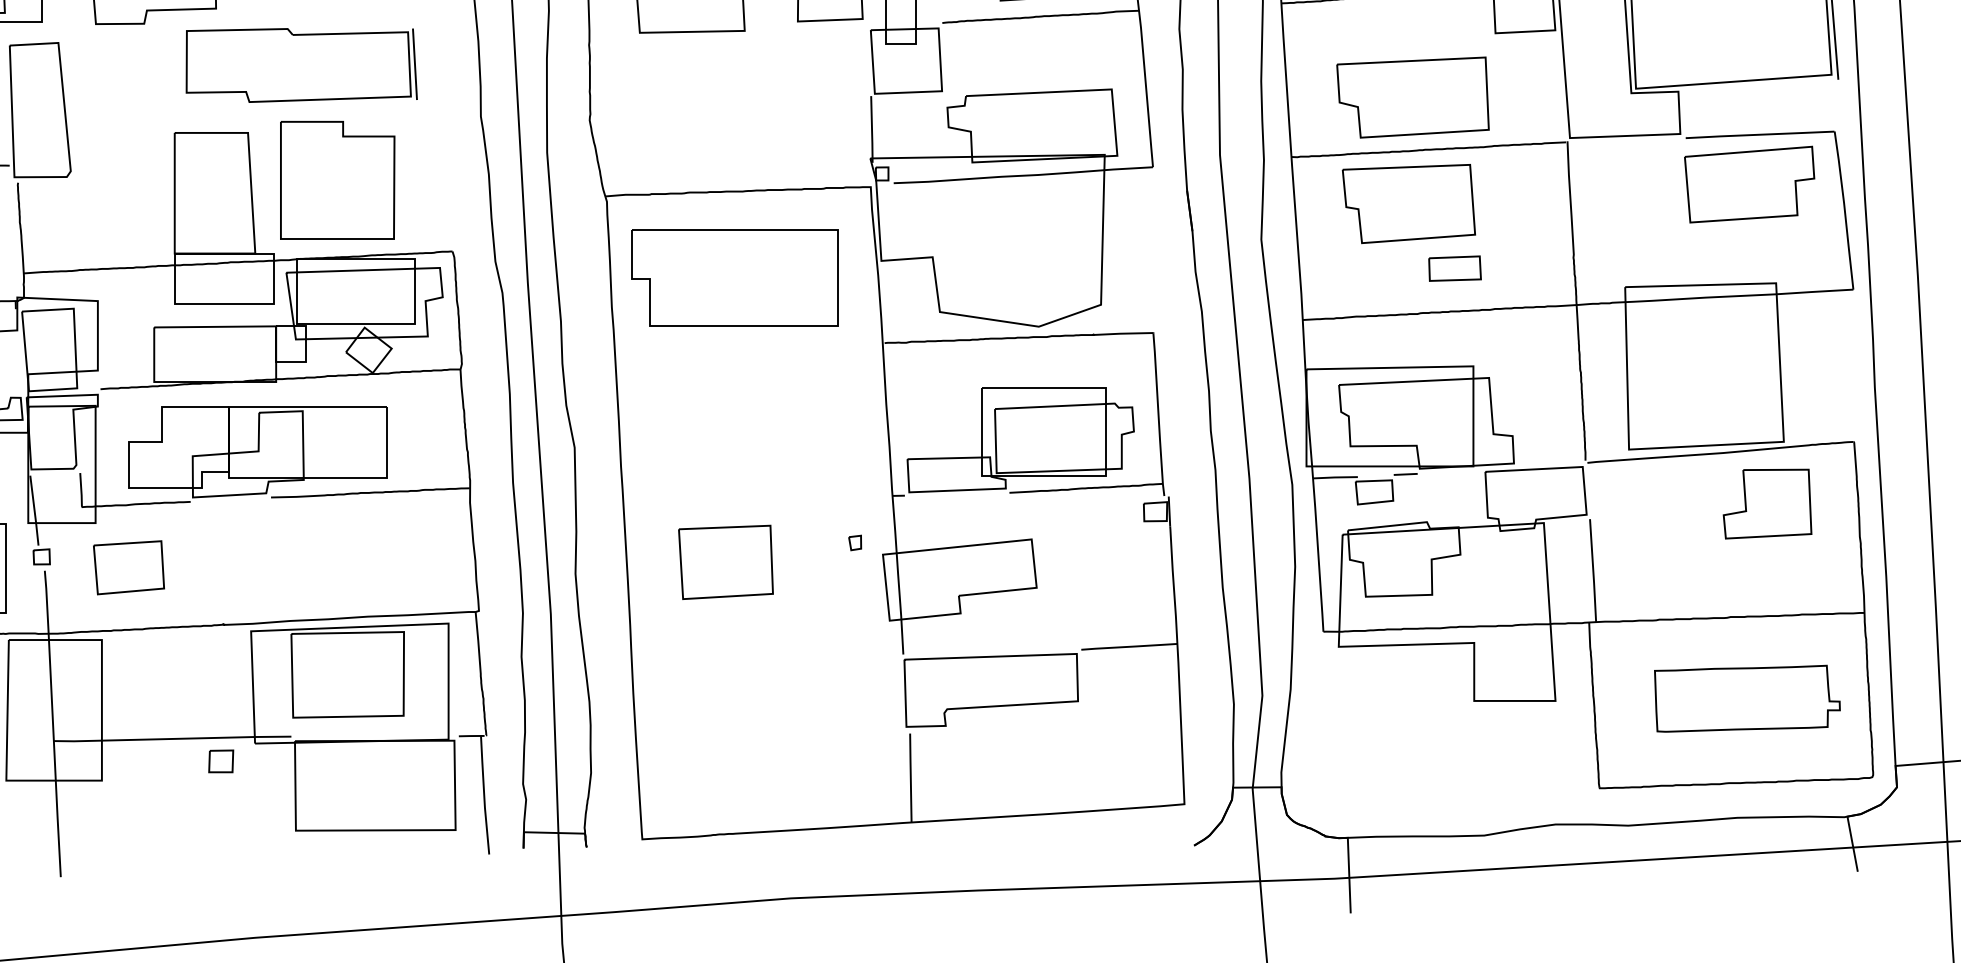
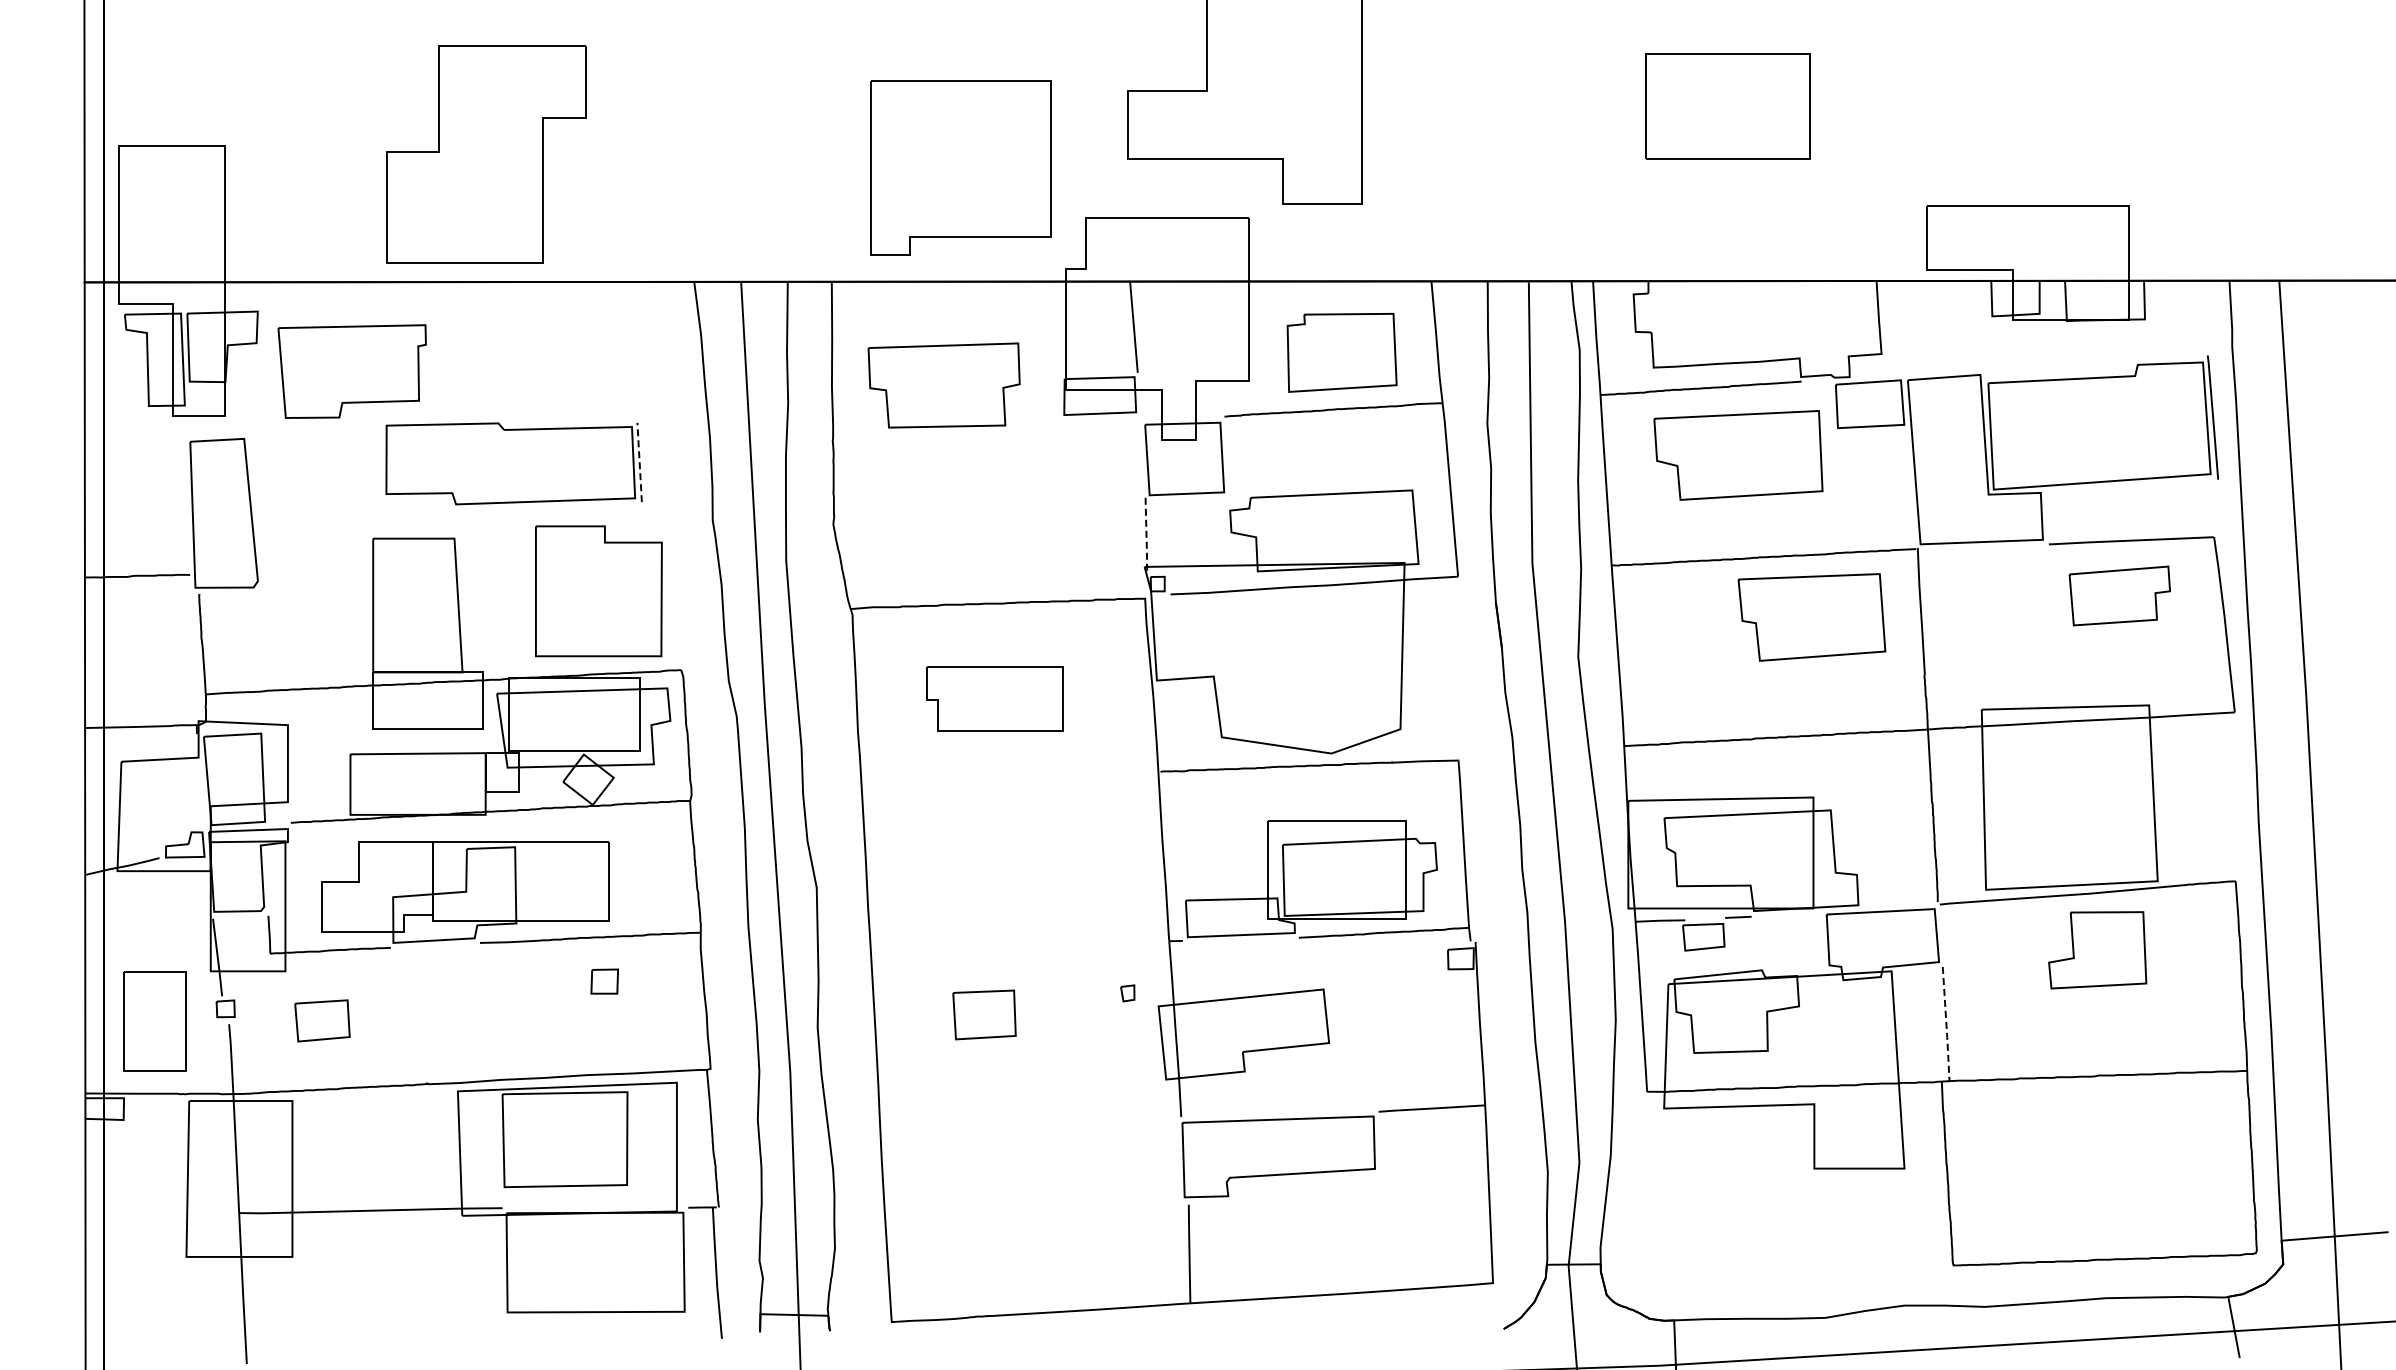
line: (414, 64) -> (639, 462), solid -> dashed
part: (1413, 97) -> (1738, 455), moved
line: (872, 130) -> (1146, 535), solid -> dashed
part: (337, 180) -> (598, 591), moved
part: (1749, 184) -> (2119, 595), size x0.7
part: (1408, 204) -> (1811, 617), moved
part: (1454, 268) -> (1792, 688), removed
part: (734, 277) -> (994, 698), size x0.6
part: (1767, 504) -> (2097, 950), moved
part: (725, 562) -> (984, 1014), size x0.6
part: (129, 567) -> (322, 1020), size x0.7
line: (1593, 571) -> (1946, 1024), solid -> dashed
part: (1746, 698) -> (2116, 1165), removed
part: (220, 761) -> (604, 981), moved

